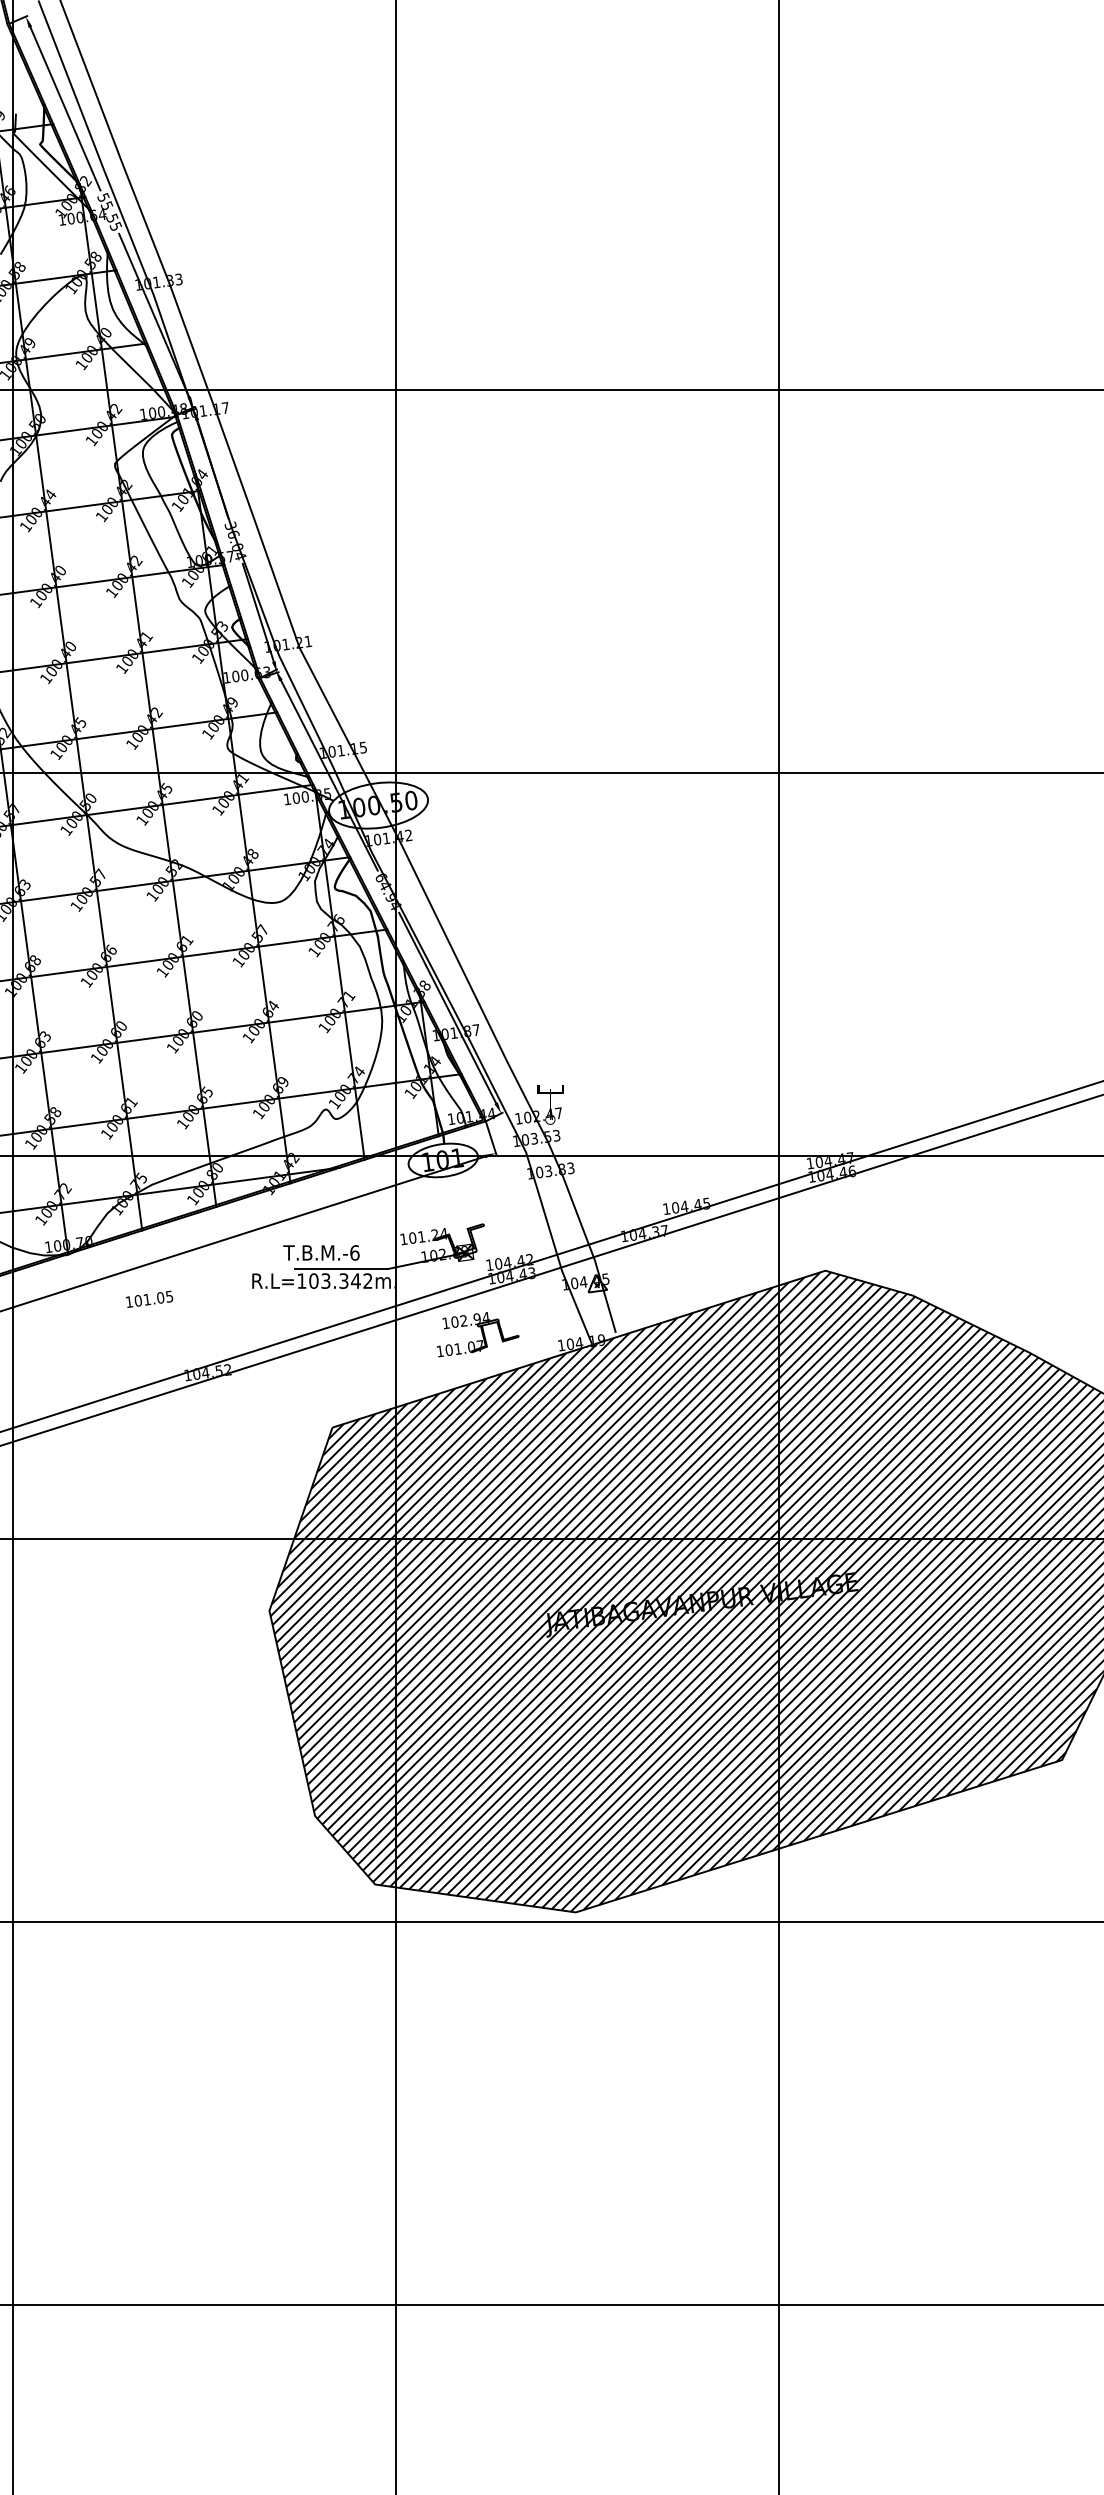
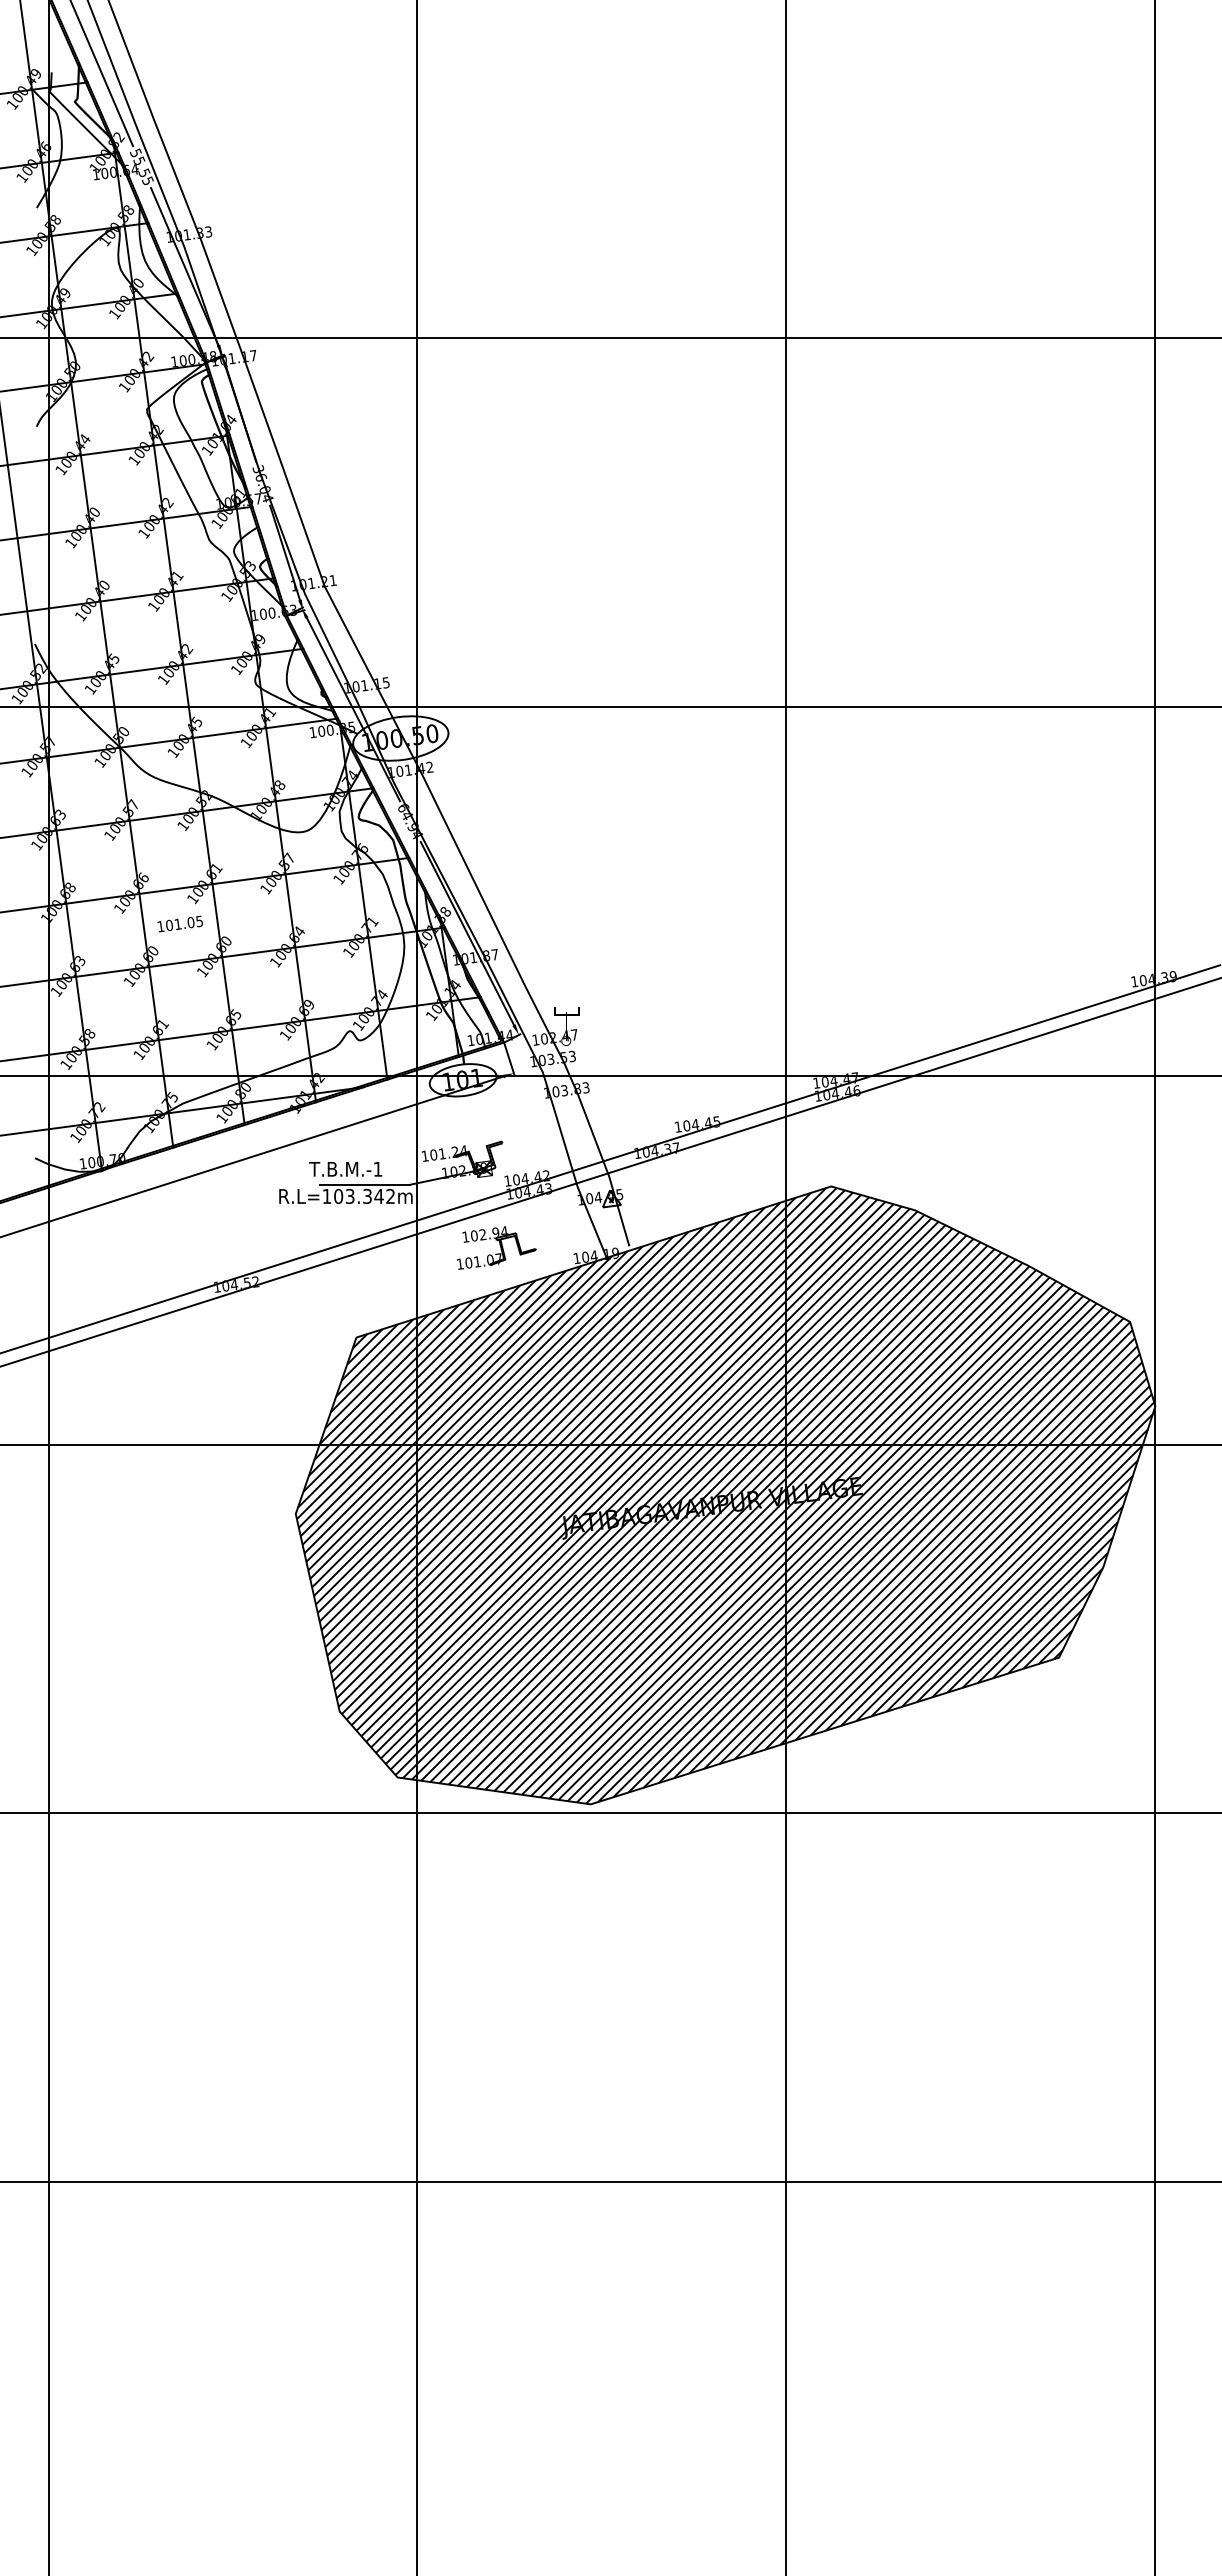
text: (354, 1252) -> (377, 1168), T.B.M.-6 -> T.B.M.-1
text: (148, 1298) -> (179, 923), moved

